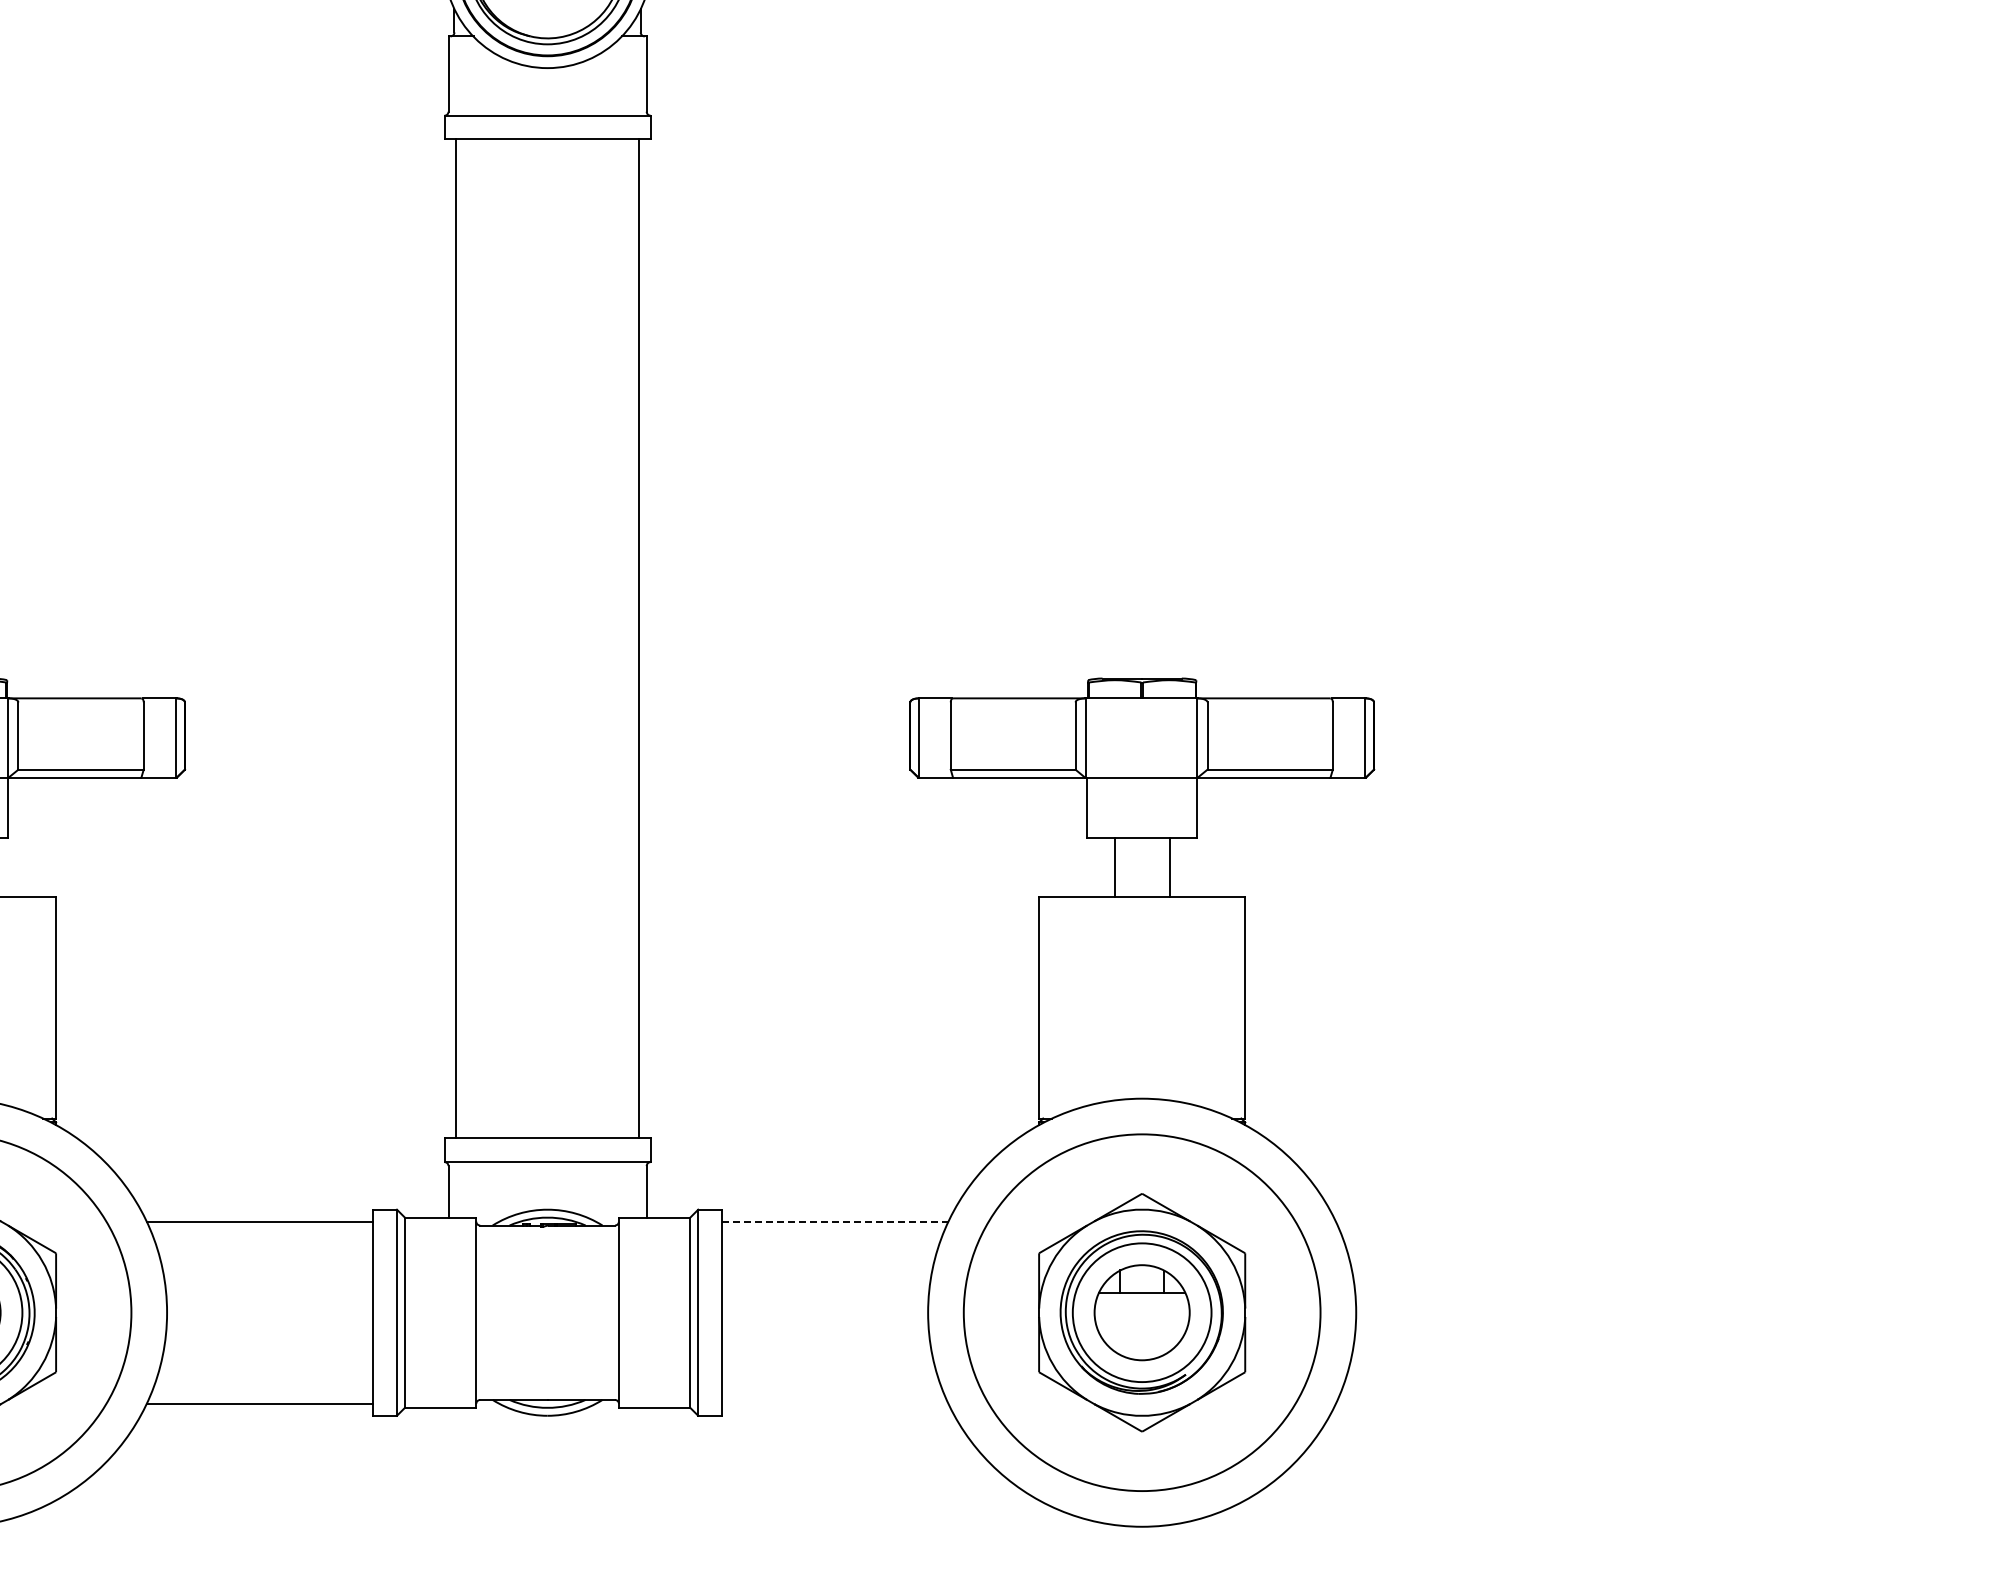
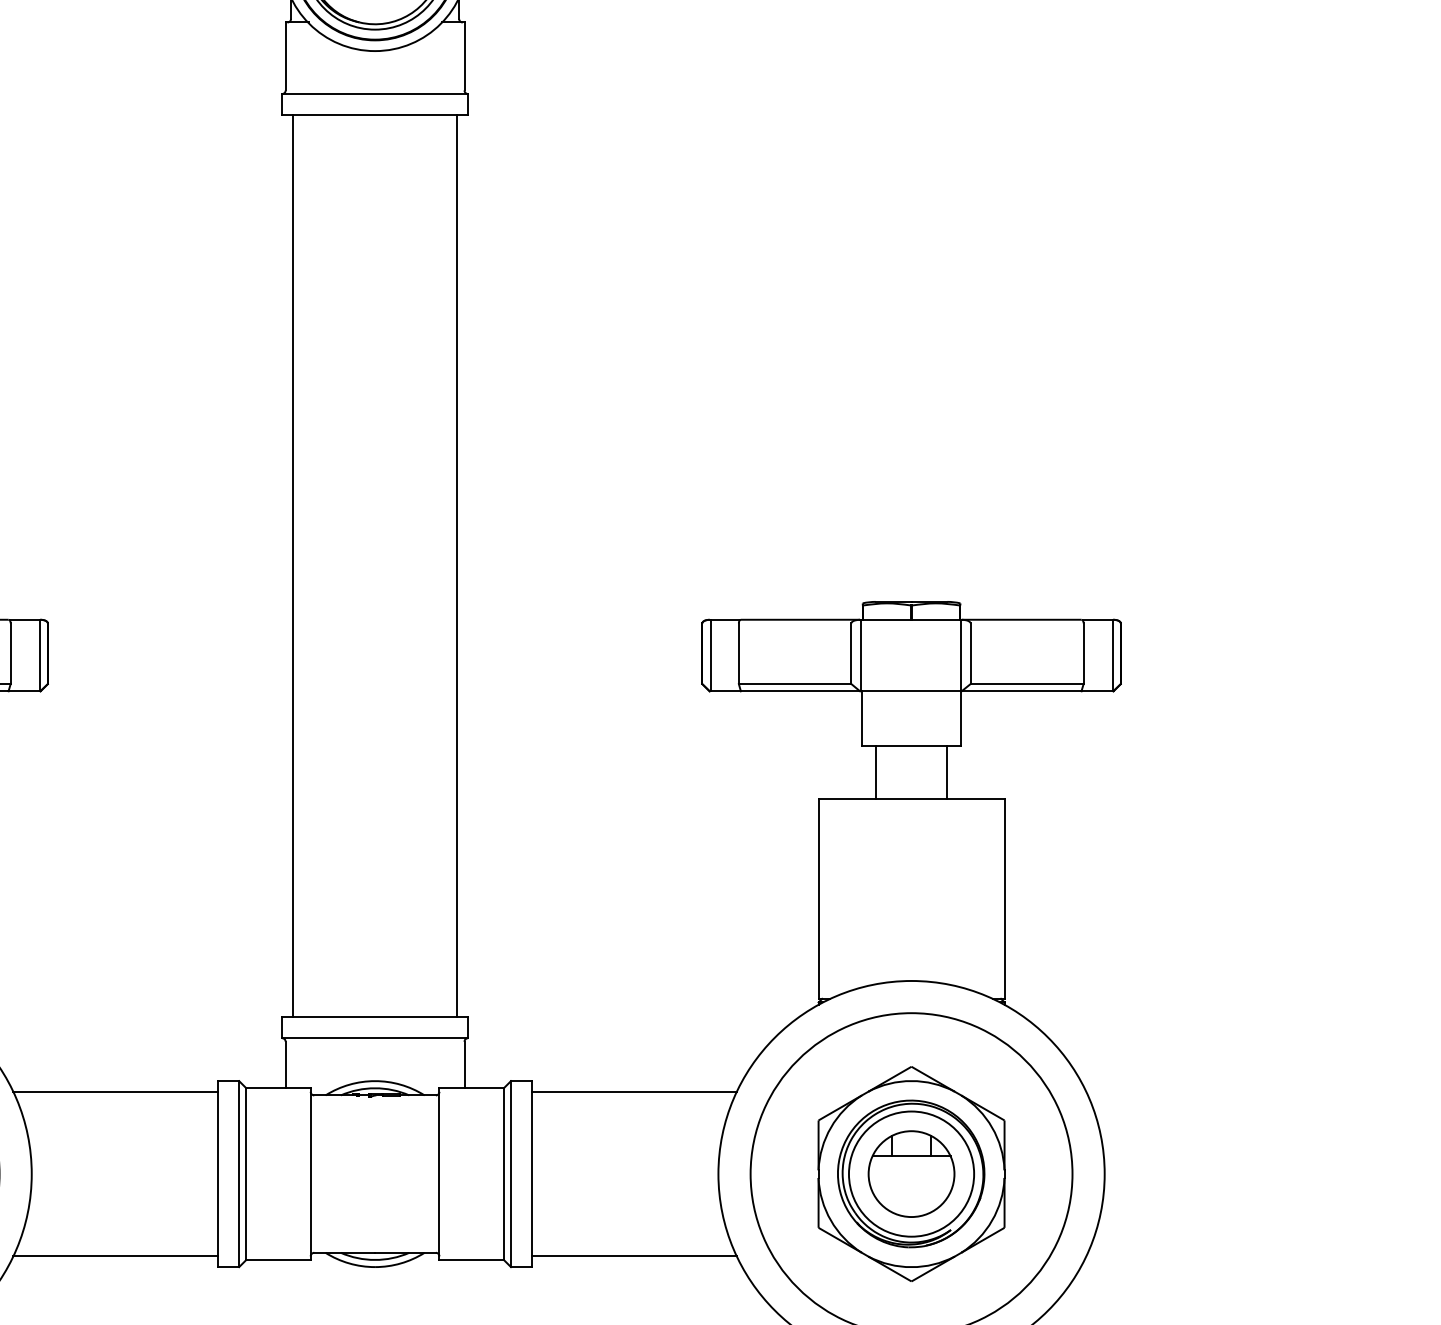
line: (1114, 866) -> (947, 771), moved
line: (1169, 866) -> (875, 771), moved
line: (834, 1221) -> (633, 1091), dashed -> solid
line: (835, 1403) -> (634, 1256), added

